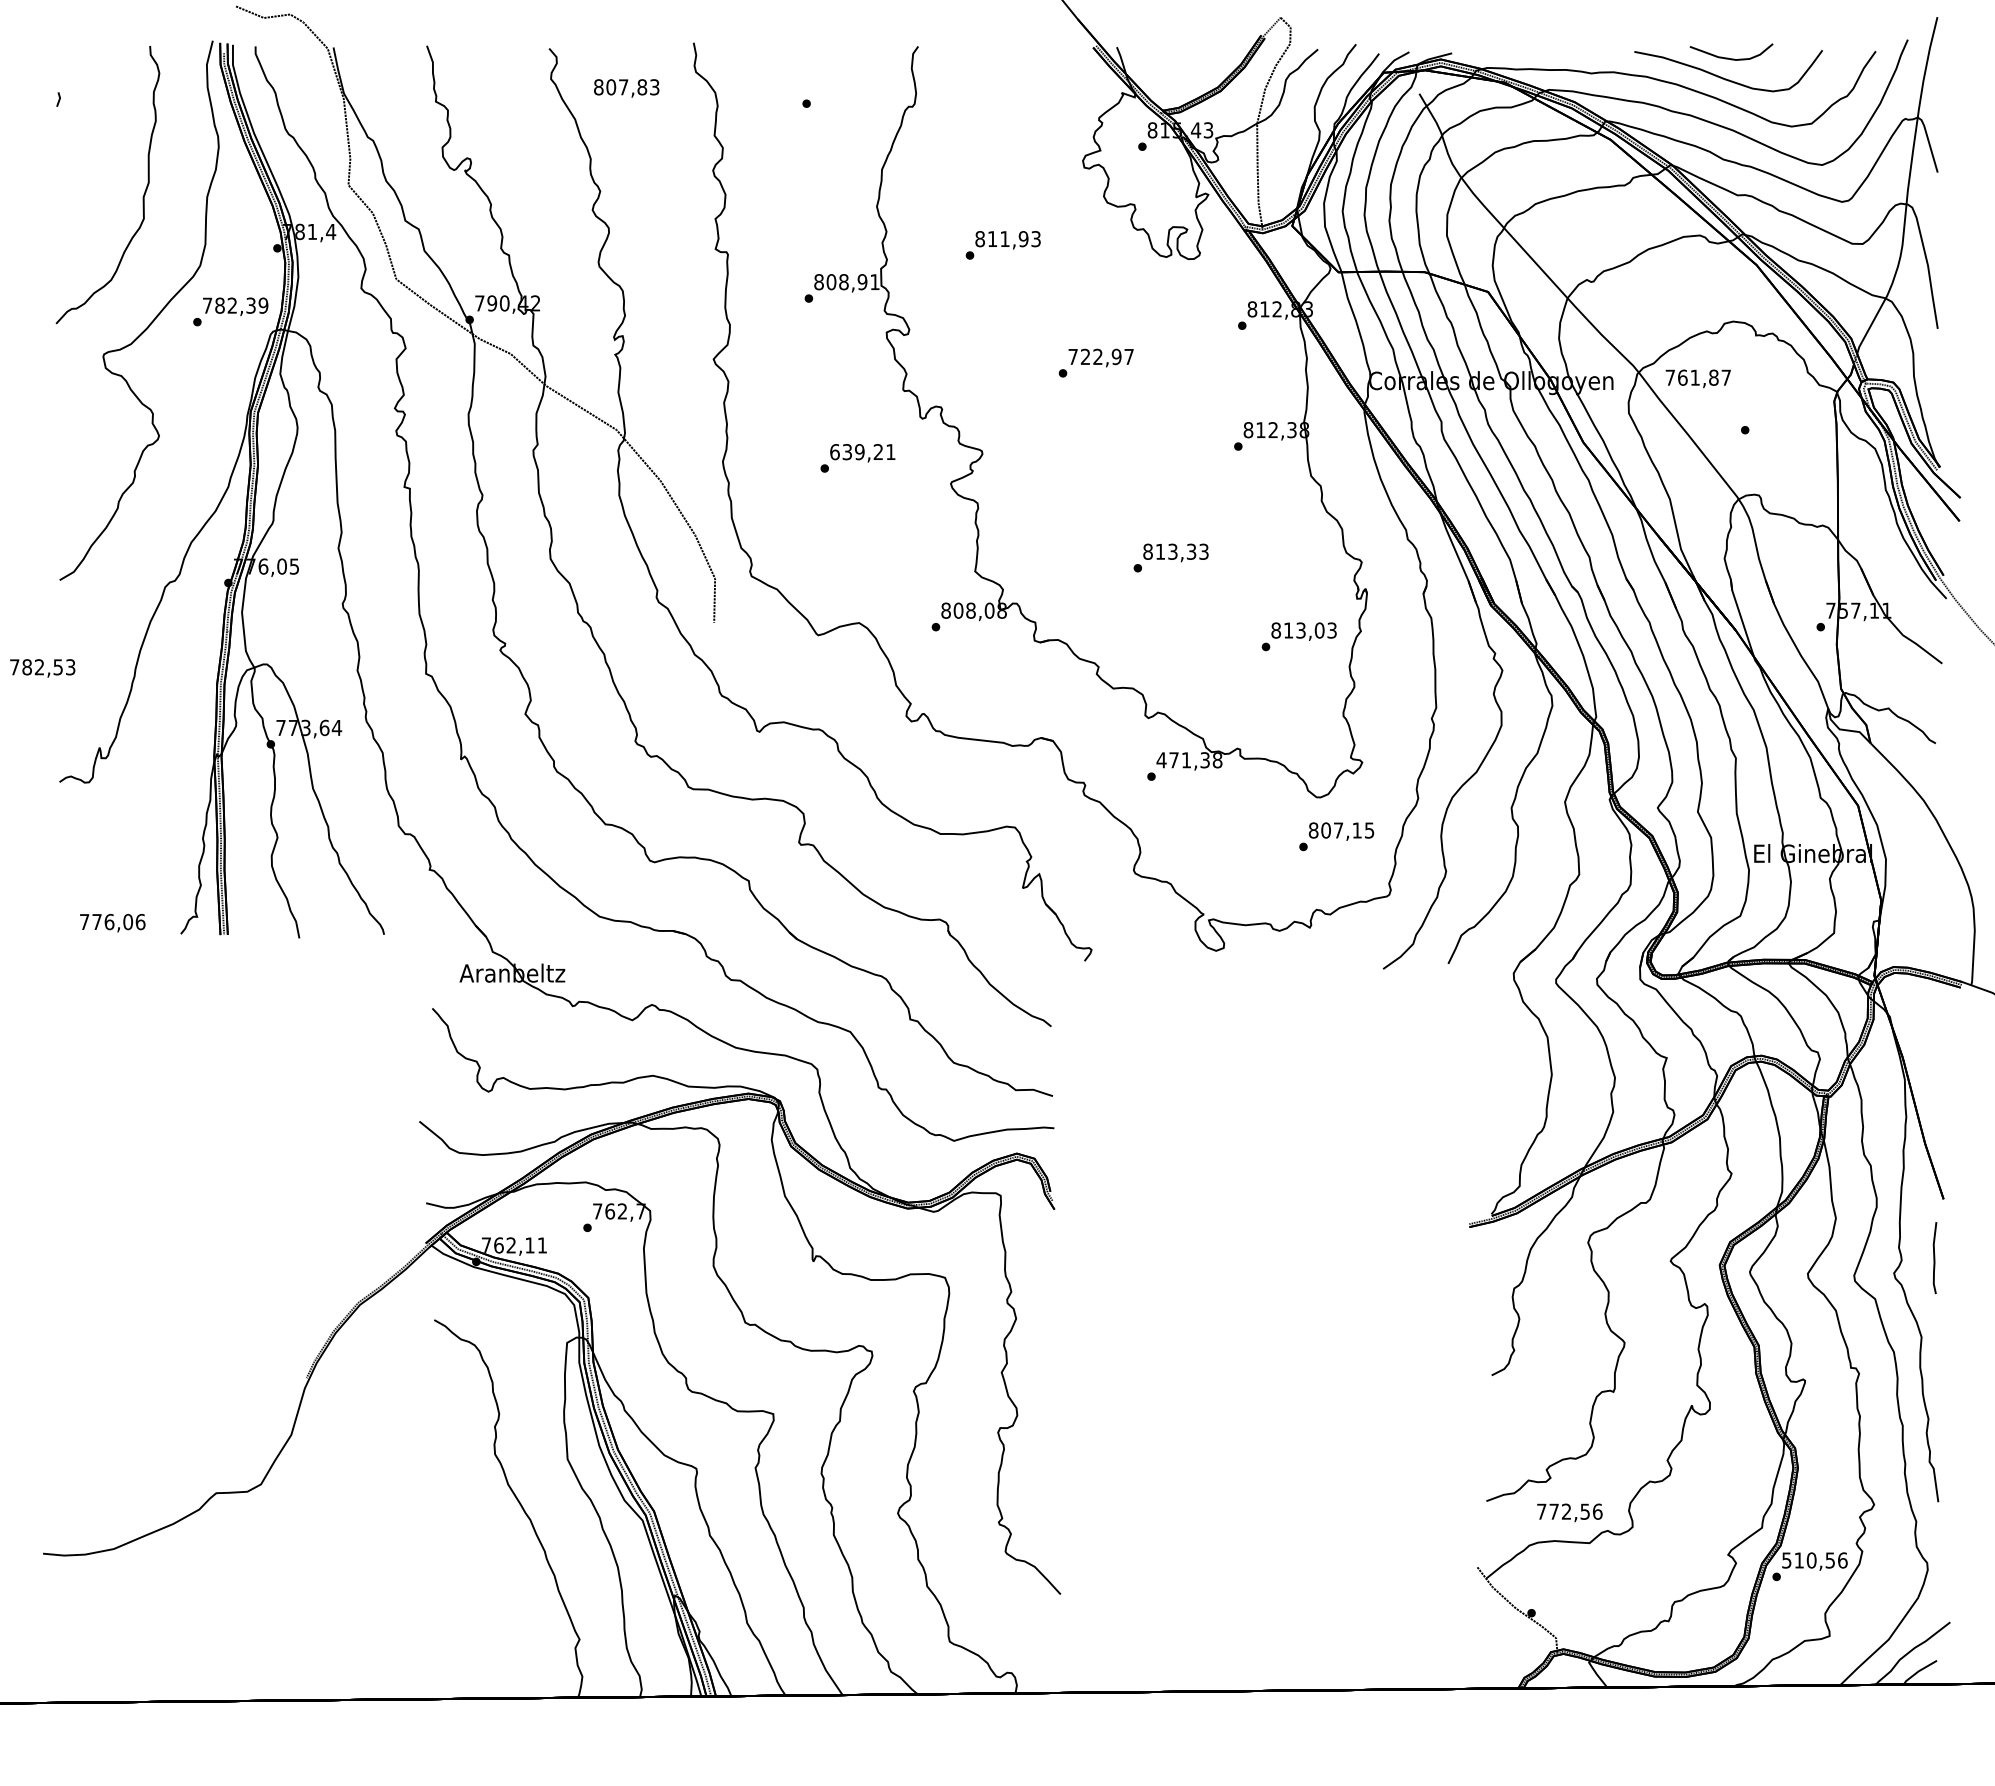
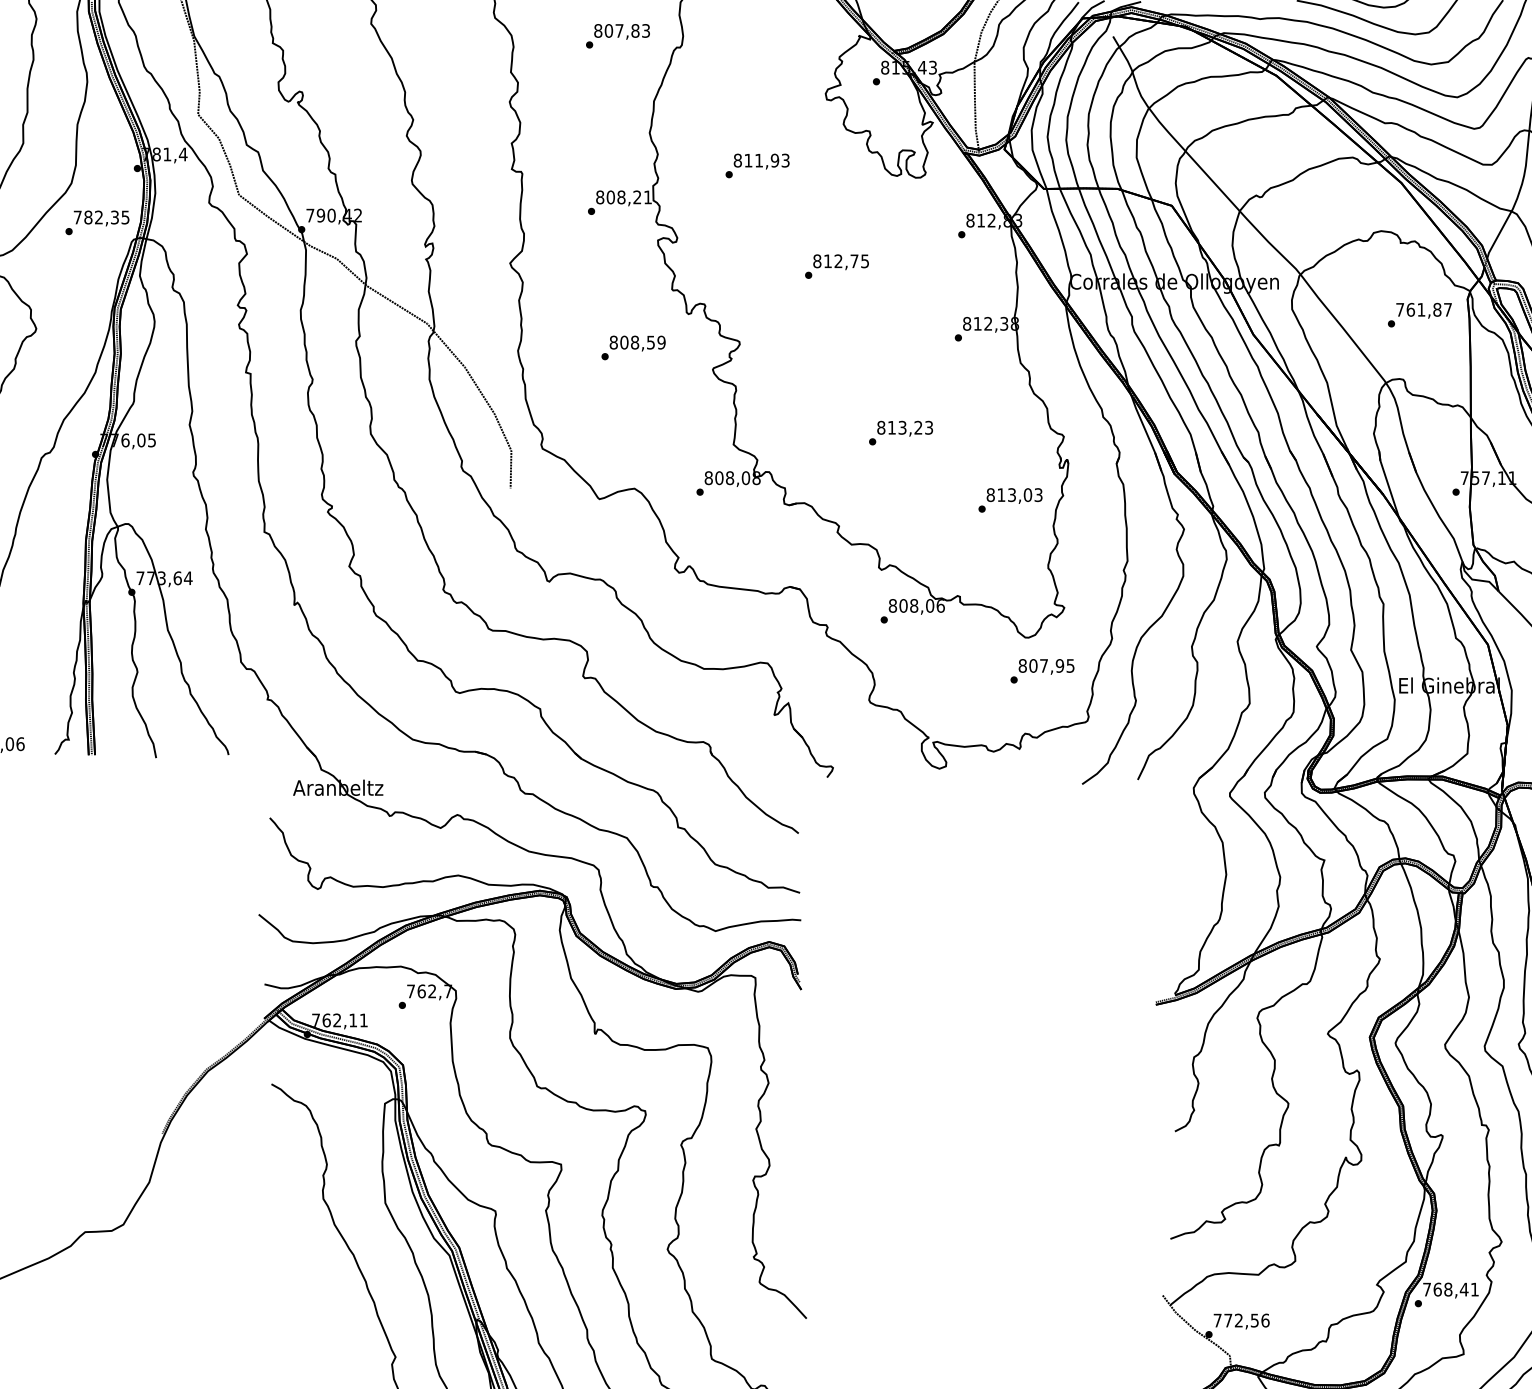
text: (626, 88) -> (621, 31), moved
text: (862, 282) -> (637, 197), 808,91 -> 808,21
text: (263, 305) -> (125, 217), 782,39 -> 782,35
text: (1100, 356) -> (840, 260), 722,97 -> 812,75
text: (1697, 378) -> (1423, 310), moved
text: (862, 452) -> (637, 342), 639,21 -> 808,59
text: (1191, 551) -> (918, 427), 813,33 -> 813,23
text: (1189, 760) -> (916, 606), 471,38 -> 808,06
text: (1356, 830) -> (1059, 665), 807,15 -> 807,95
text: (1569, 1512) -> (1241, 1321), moved
text: (1814, 1560) -> (1450, 1289), 510,56 -> 768,41

